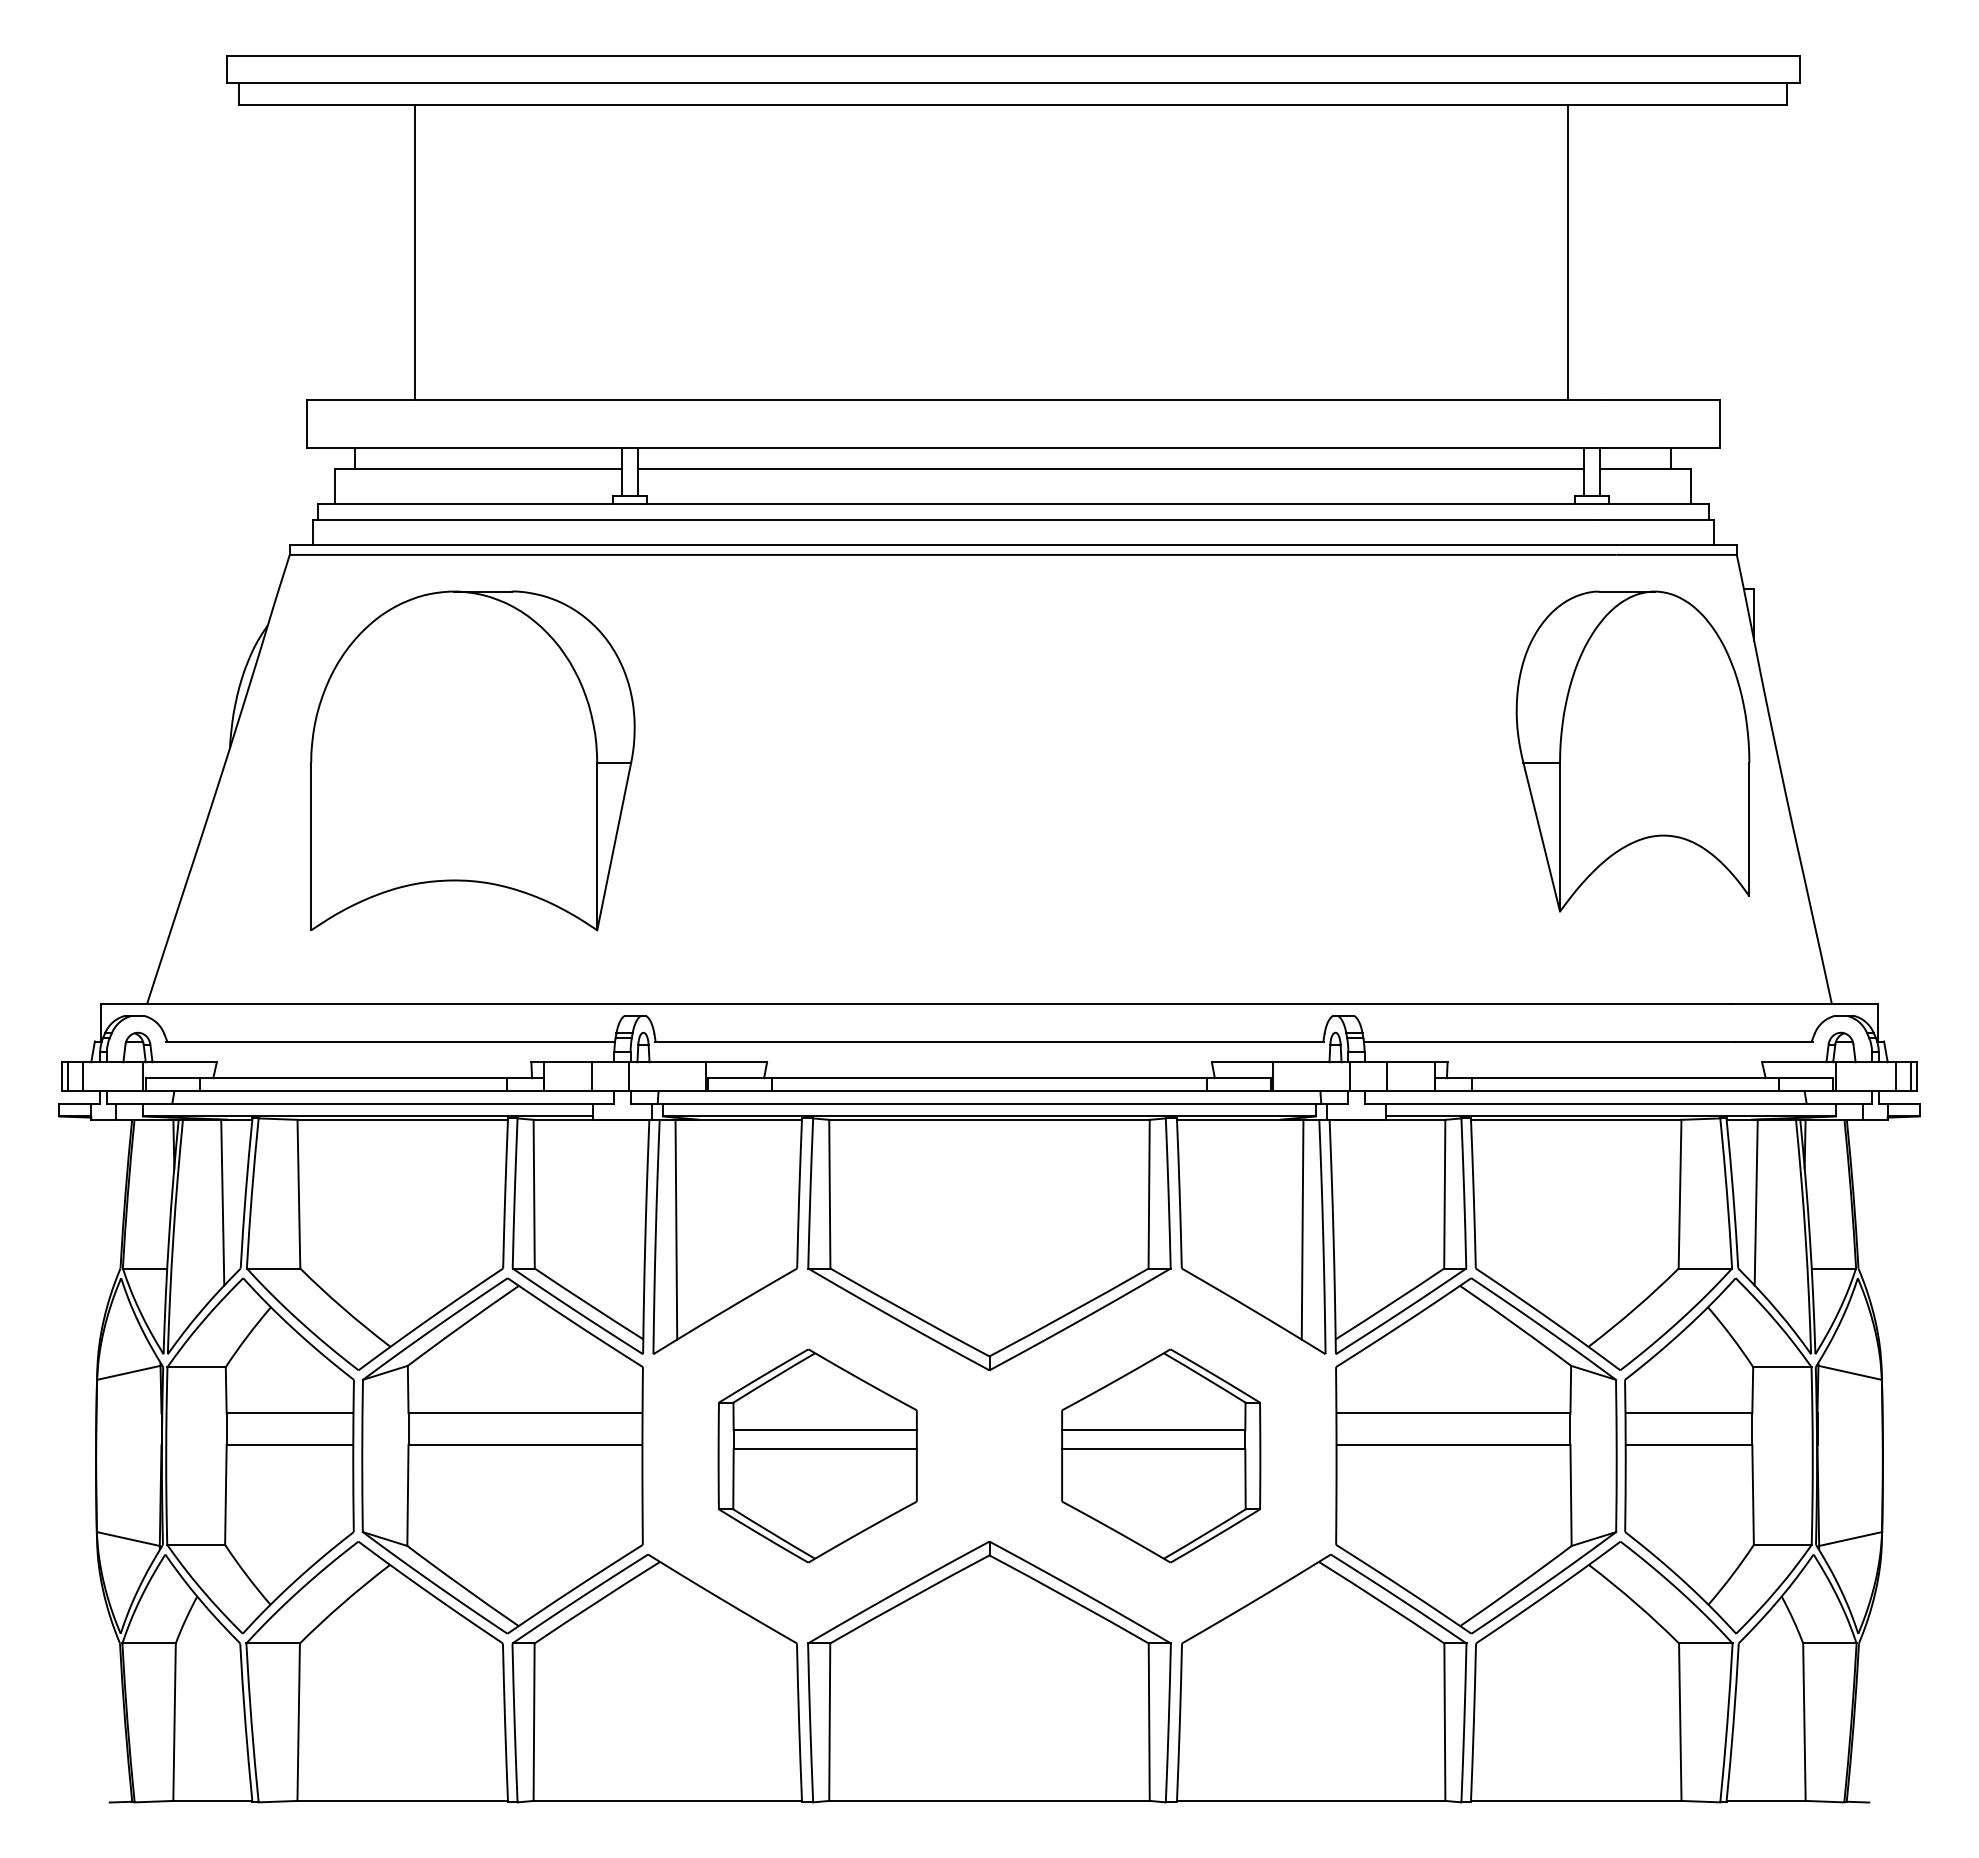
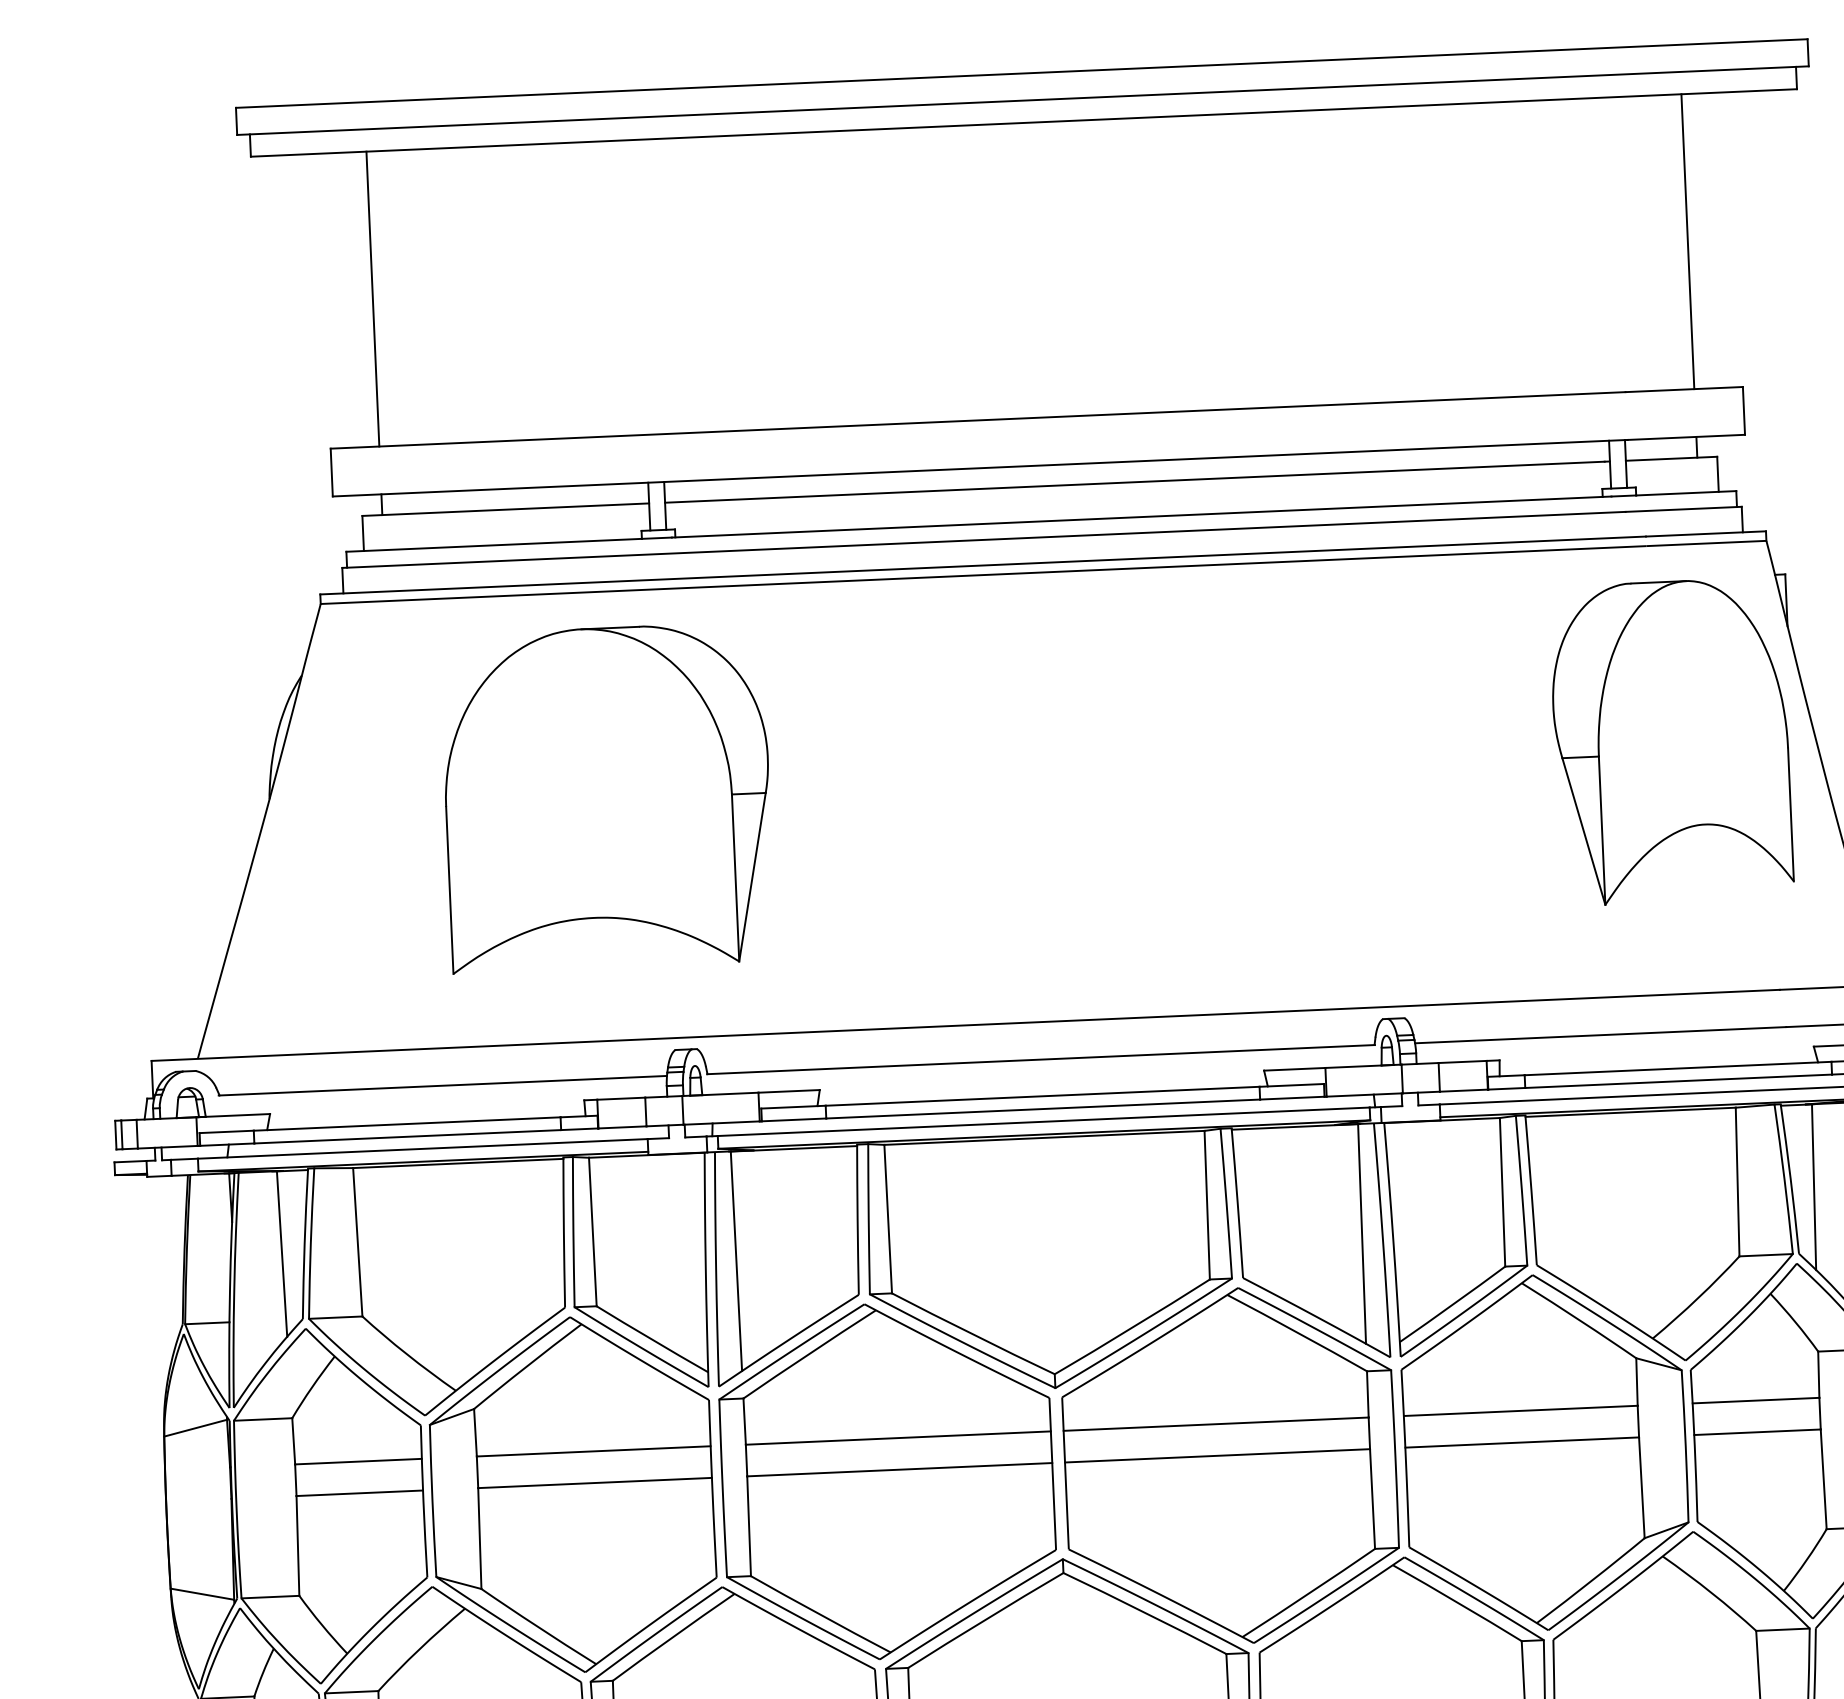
line: (415, 252) -> (373, 299), moved
line: (1568, 252) -> (1687, 241), moved
part: (472, 760) -> (607, 797), moved
part: (817, 1455) -> (887, 1480), size x1.67
part: (1161, 1455) -> (1230, 1465), size x1.67

